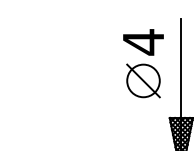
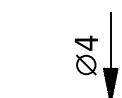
part: (142, 64) -> (85, 55), moved

